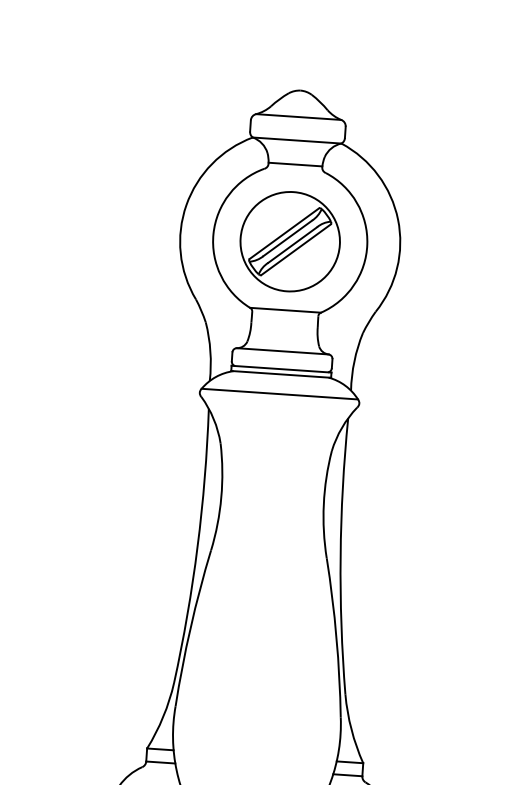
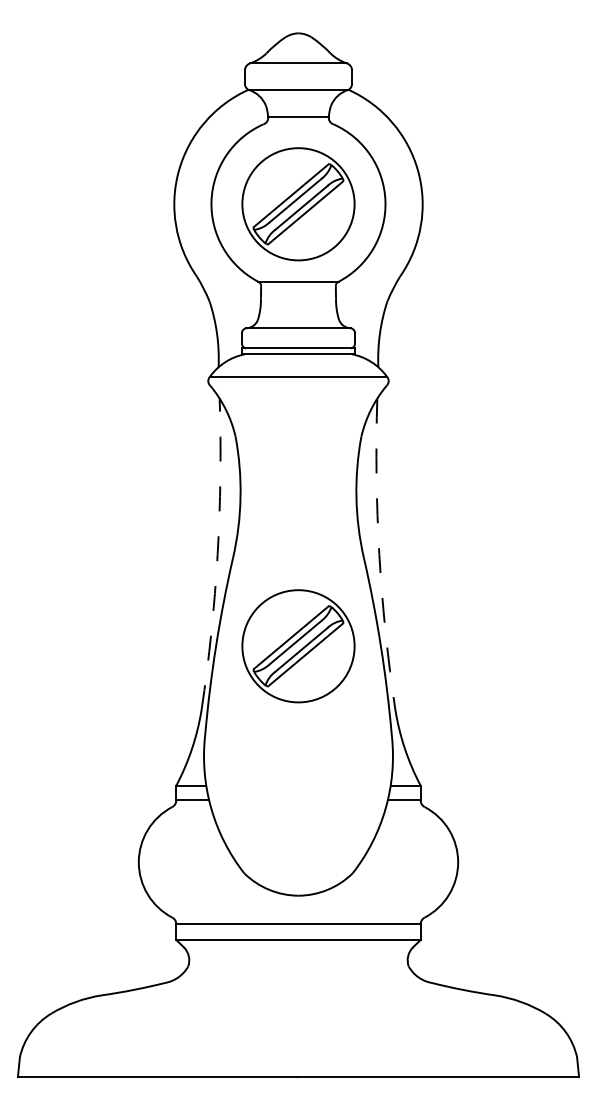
arc: (197, 546) -> (217, 554), solid -> dashed
arc: (340, 556) -> (379, 554), solid -> dashed
part: (263, 632) -> (298, 646), added

